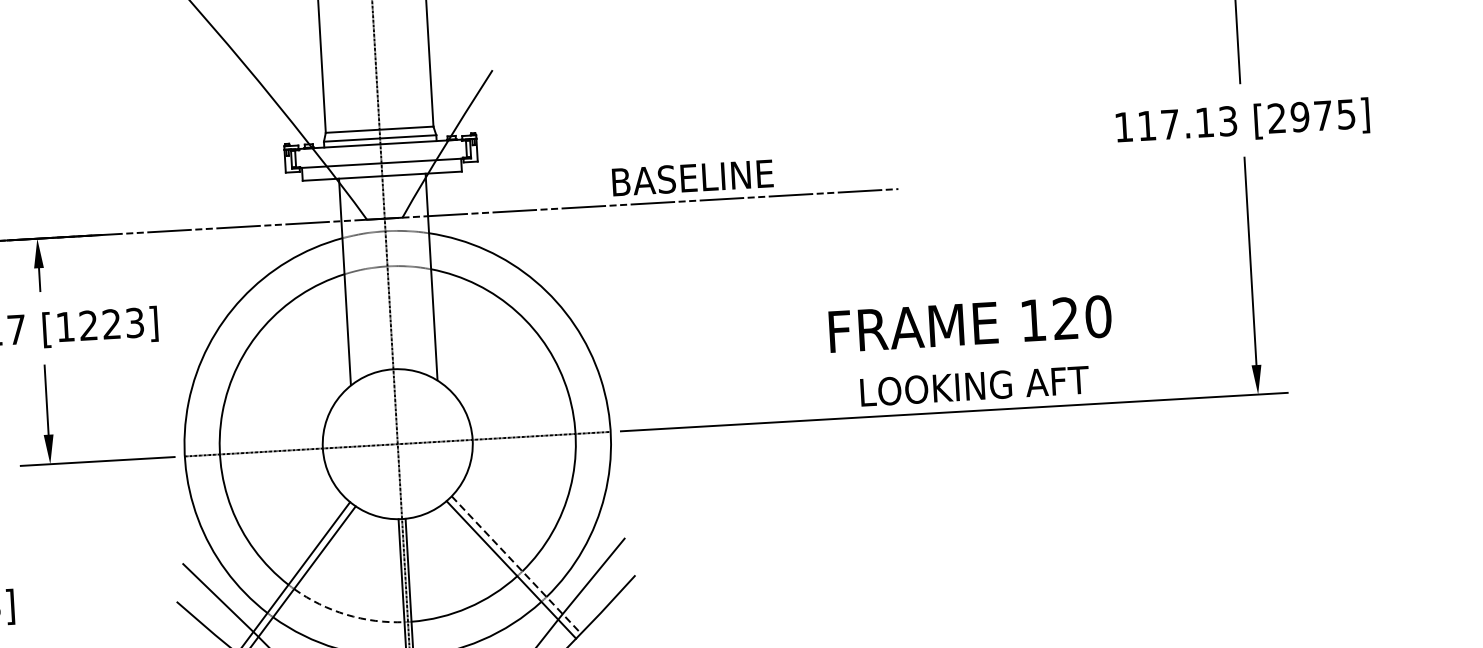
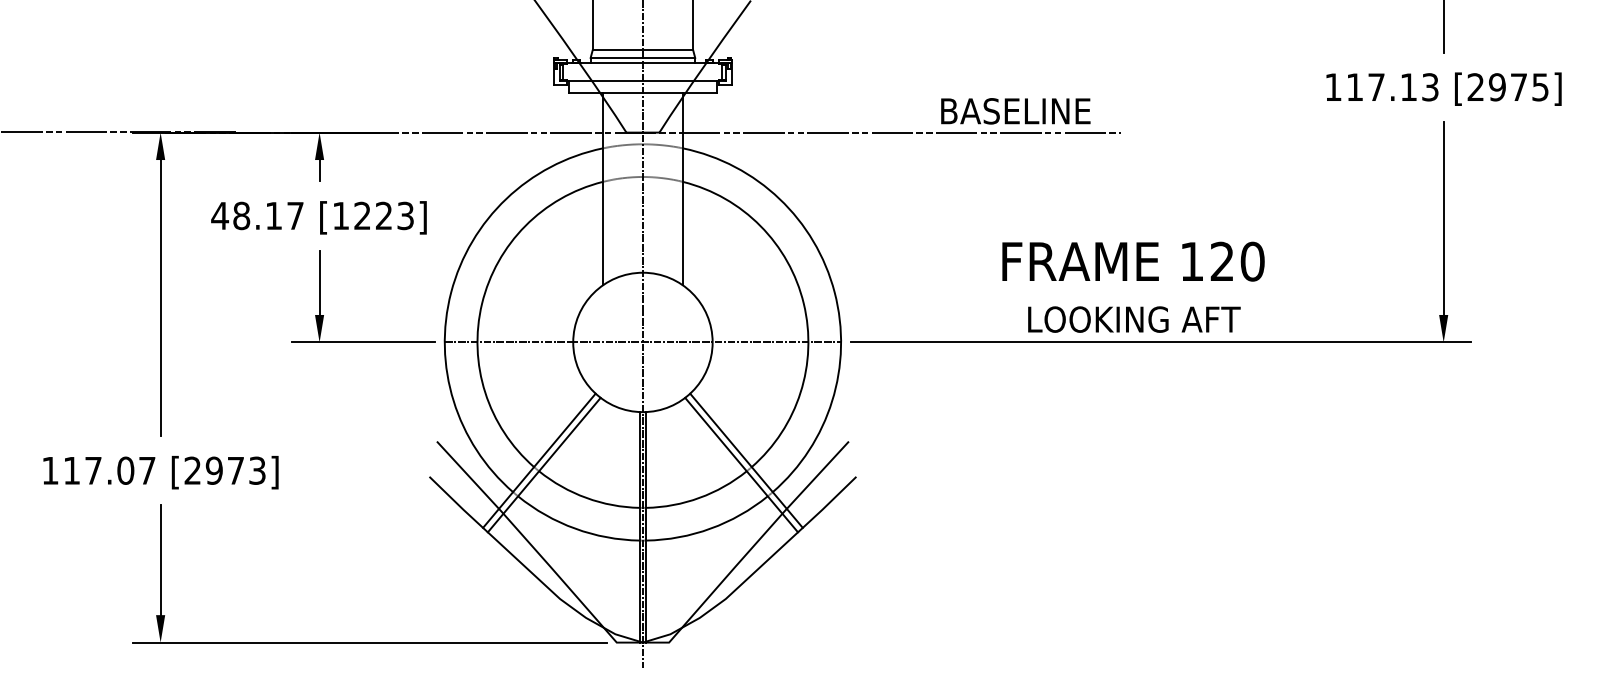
text: (692, 178) -> (1015, 111), moved
text: (971, 350) -> (1133, 286), moved
line: (516, 564) -> (746, 460), dashed -> solid
arc: (346, 614) -> (586, 497), dashed -> solid

